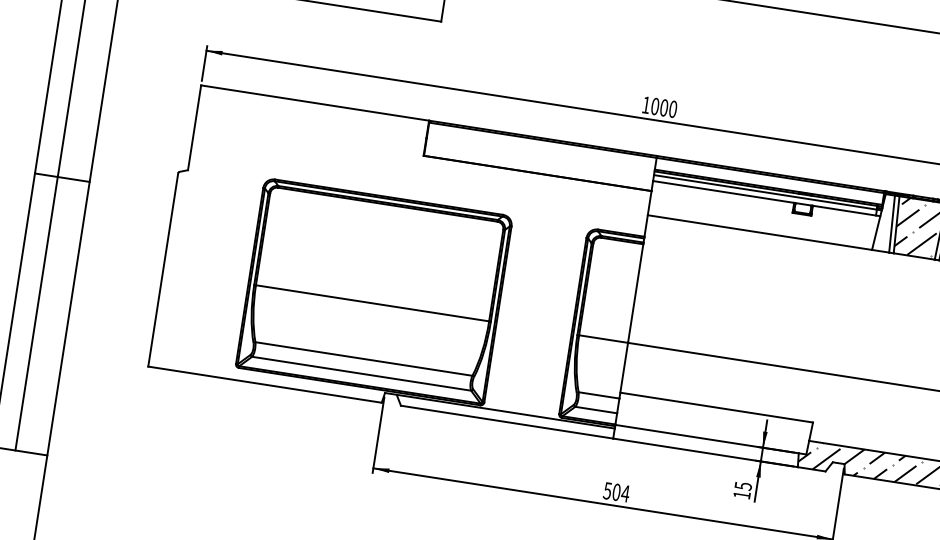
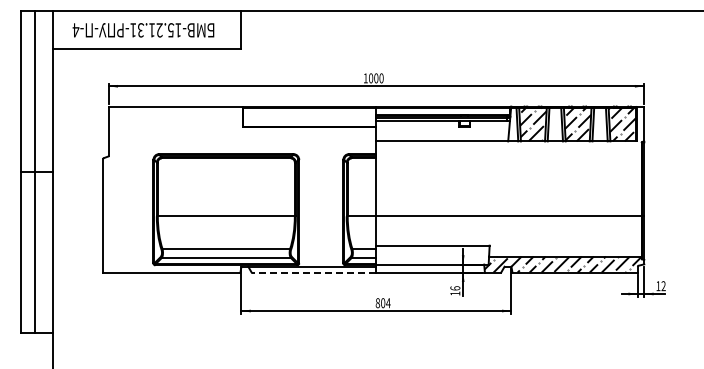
line: (506, 421) -> (313, 272), solid -> dashed
text: (743, 486) -> (455, 288), 15 -> 16
text: (607, 489) -> (377, 302), 504 -> 804

